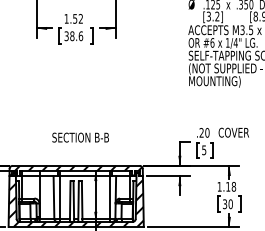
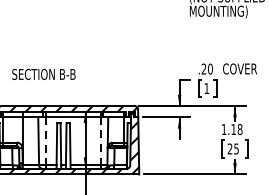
text: (80, 137) -> (43, 74), moved
text: (204, 150) -> (207, 88), 5 -> 1
line: (109, 196) -> (100, 140), solid -> dashed
line: (60, 197) -> (45, 141), solid -> dashed
text: (227, 204) -> (232, 149), 30 -> 25

